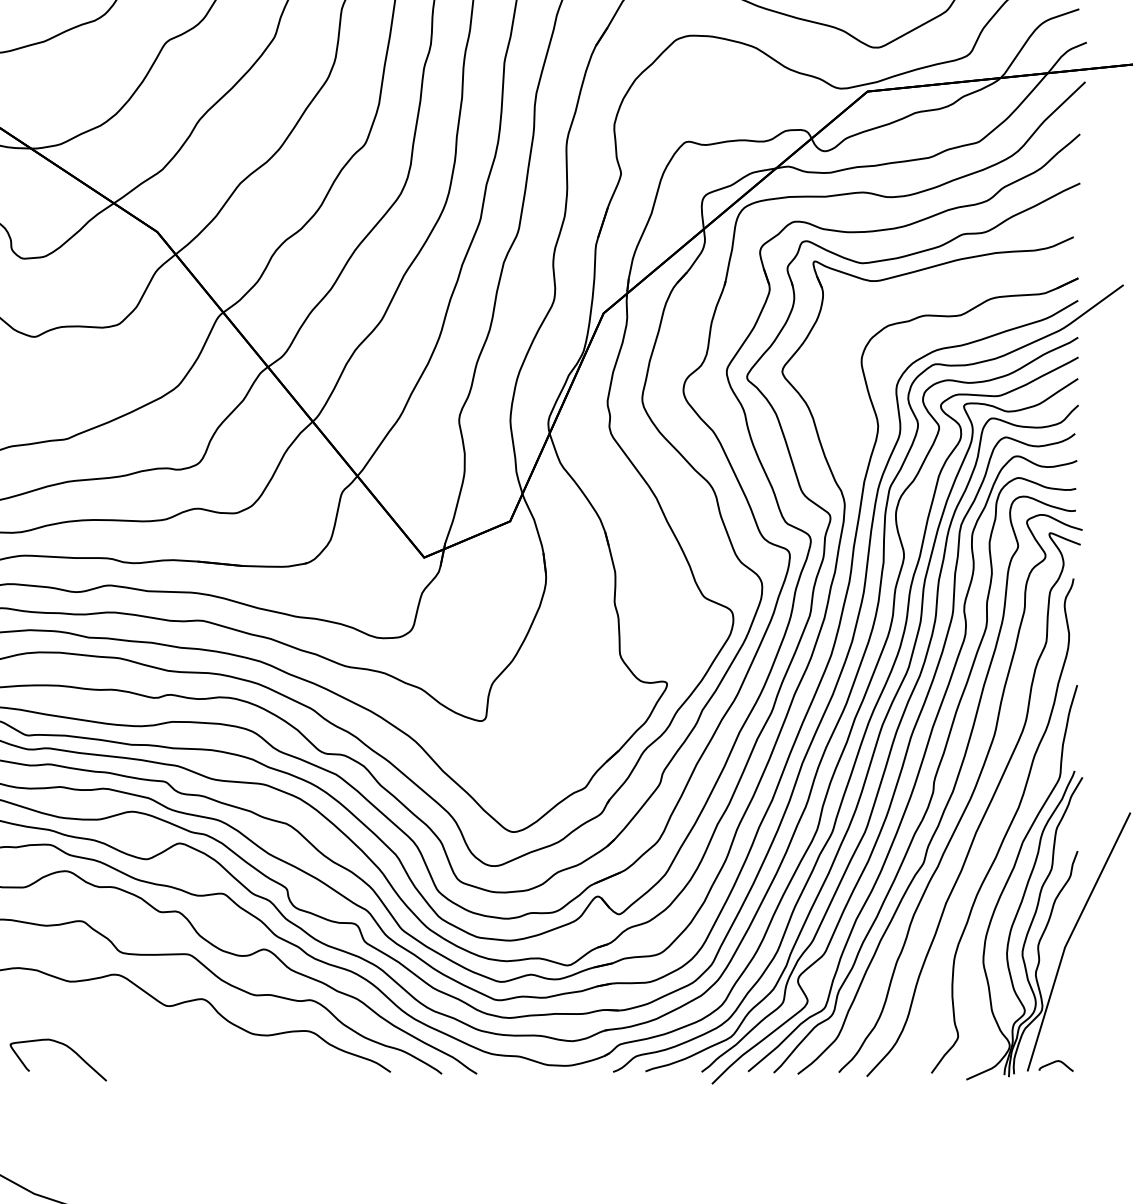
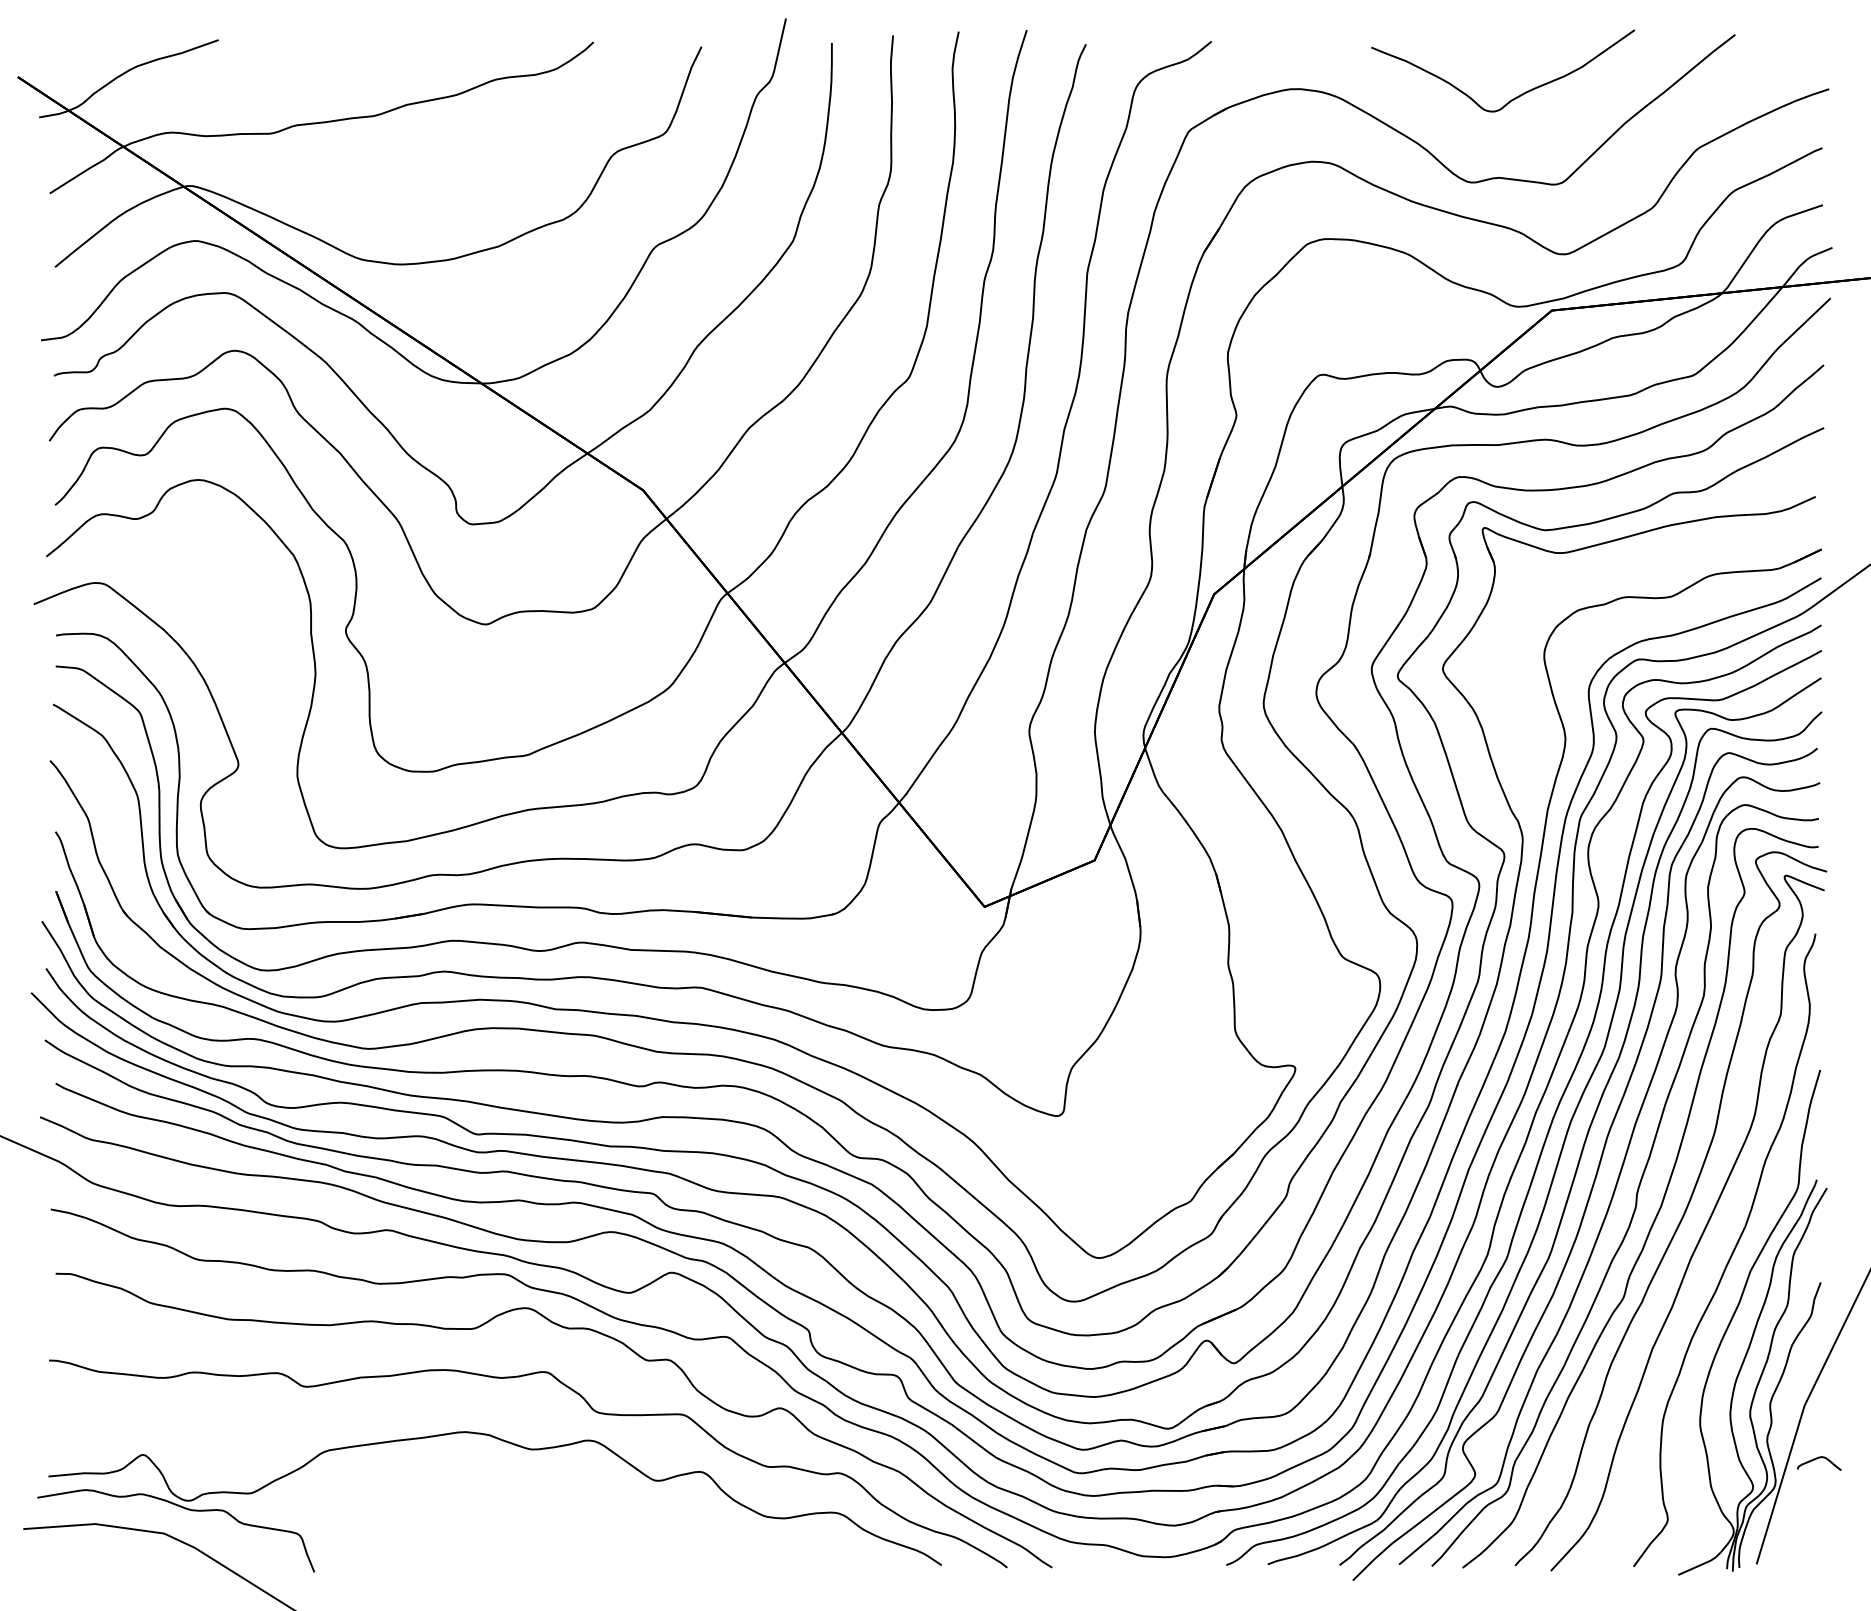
curve: (64, 1045) -> (524, 1531), removed
curve: (1054, 1062) -> (1817, 1459), moved

